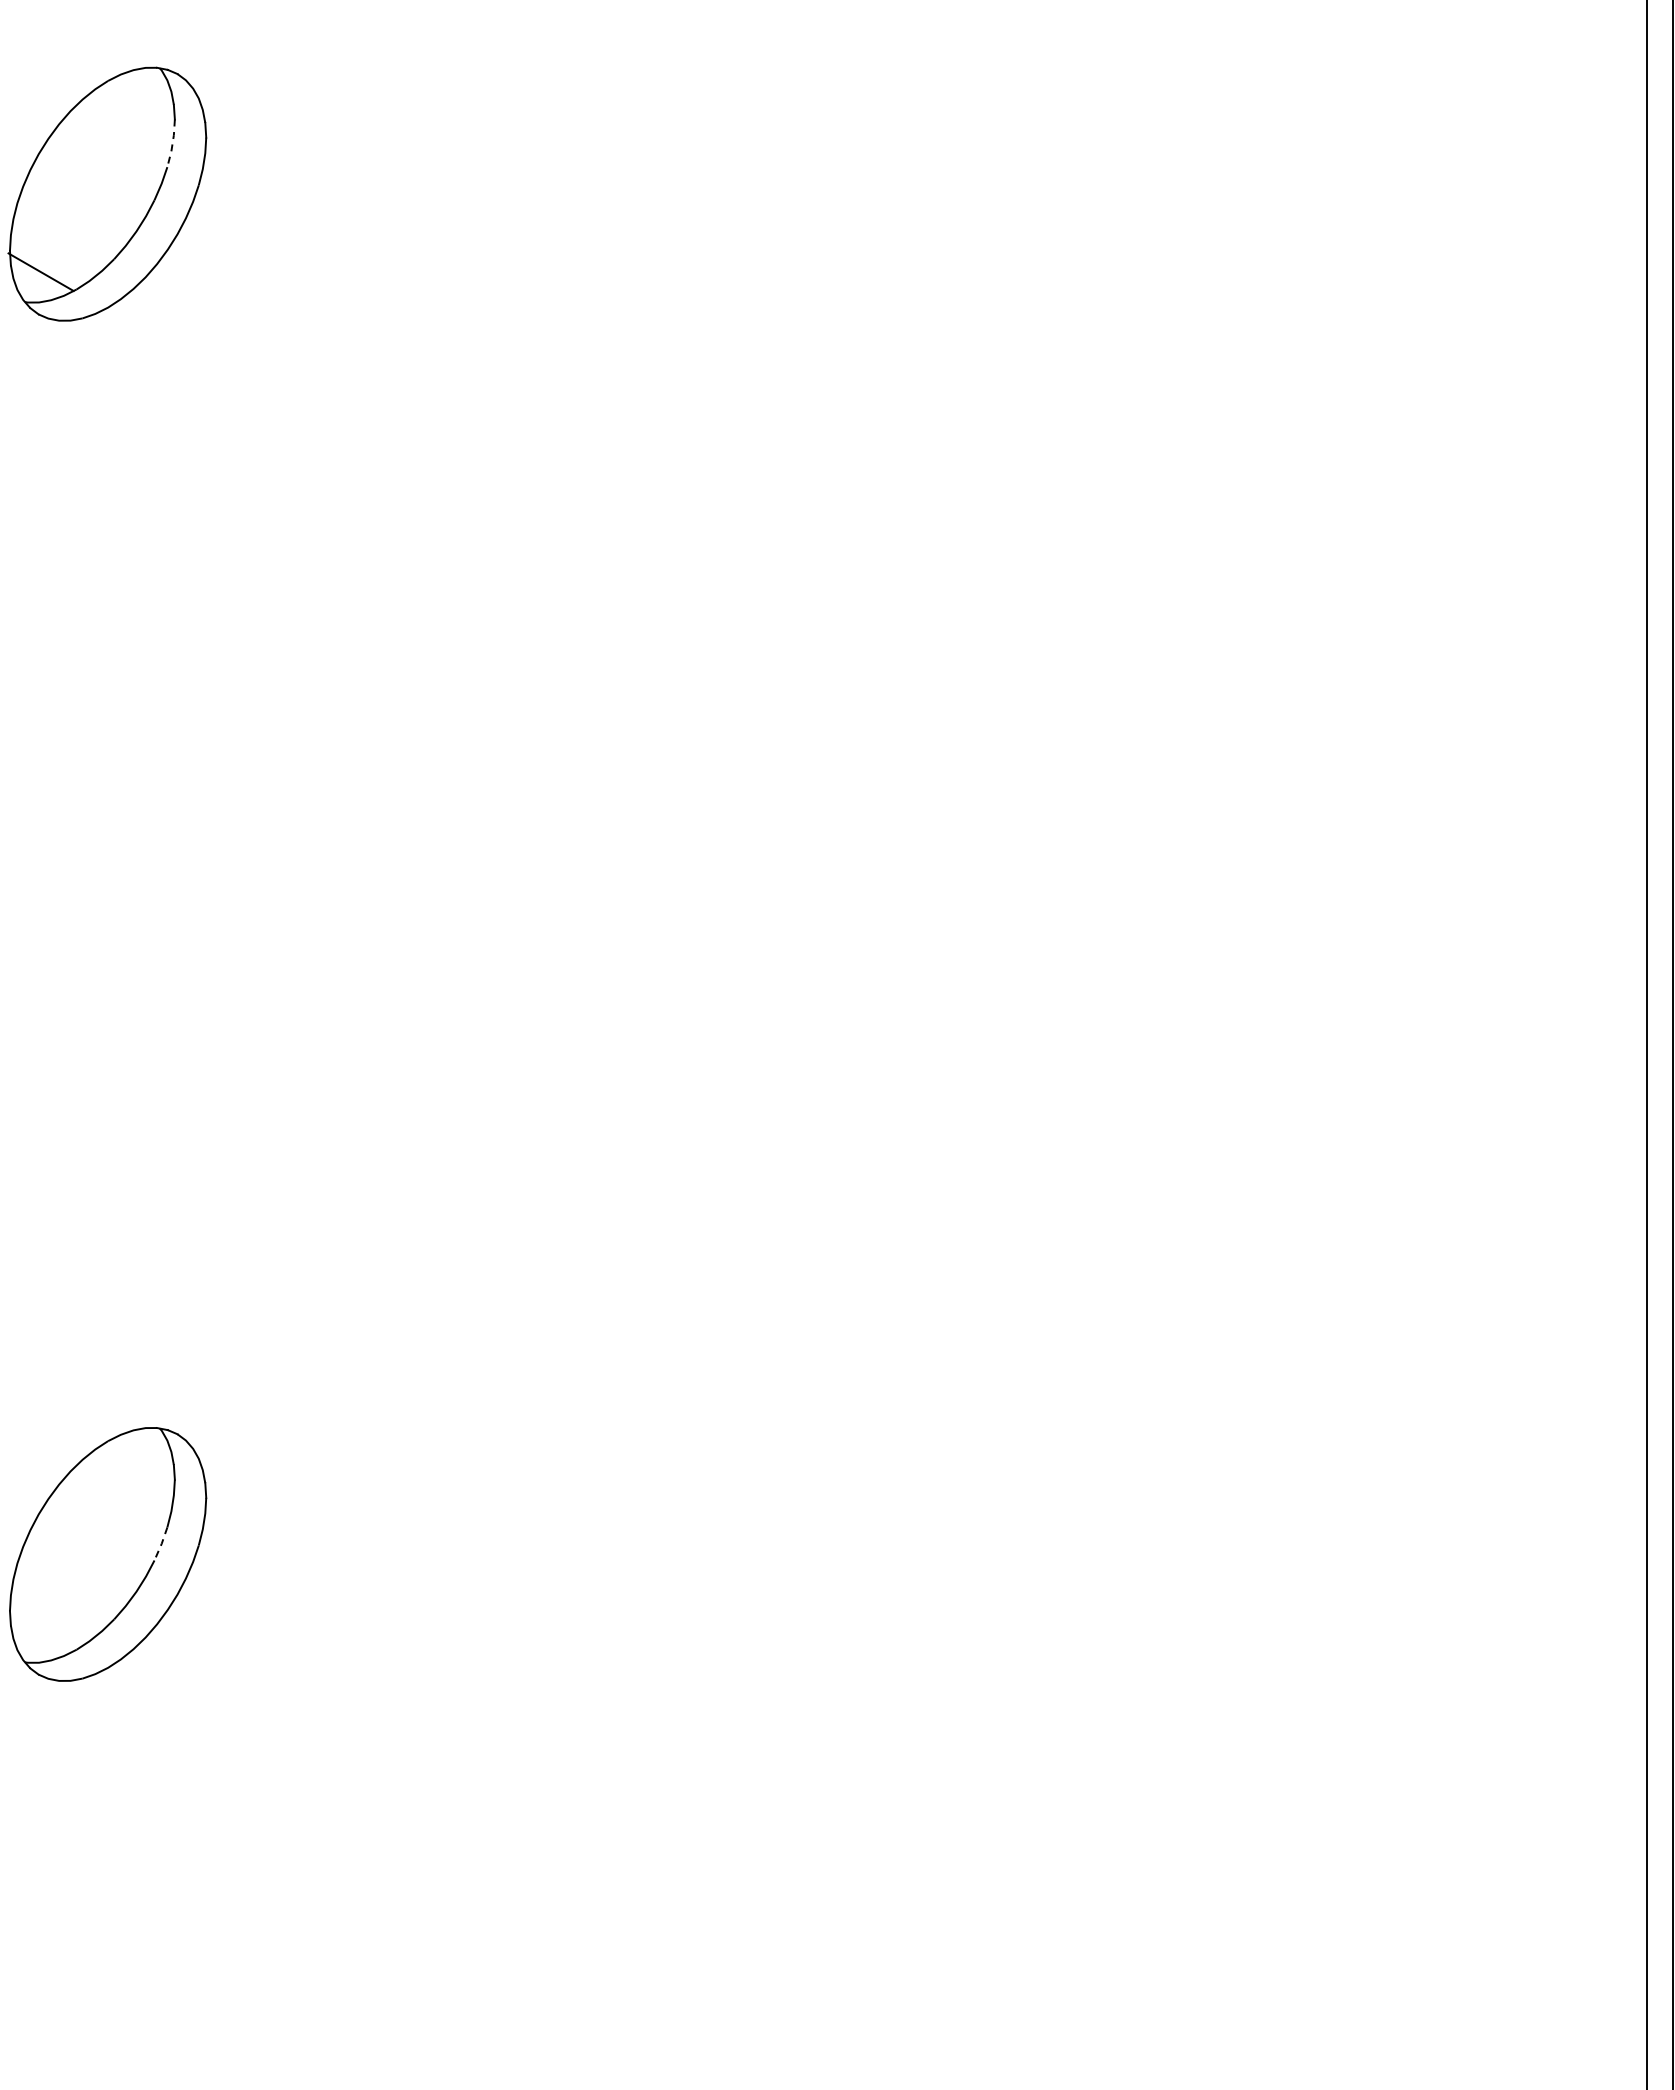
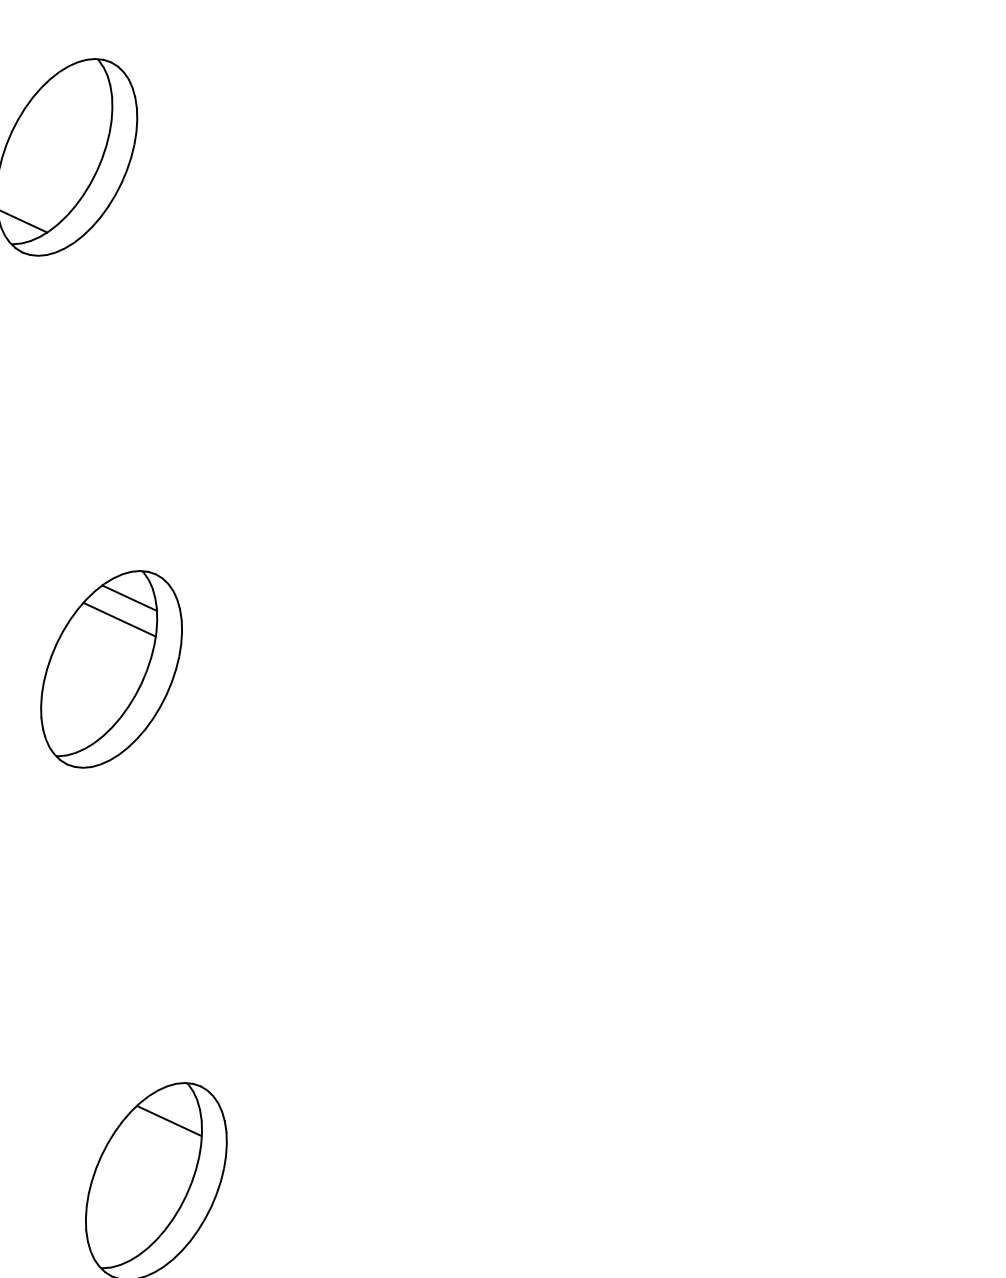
line: (172, 143) -> (111, 114), dashed -> solid
part: (108, 874) -> (111, 669), added
line: (132, 1476) -> (169, 1121), added
line: (161, 1543) -> (195, 1169), dashed -> solid

